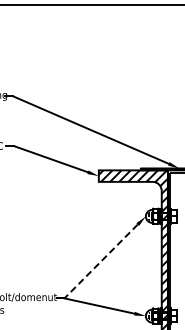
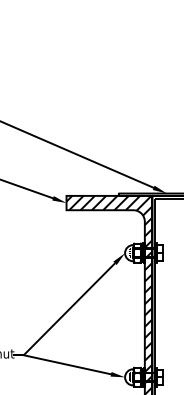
line: (100, 261) -> (68, 309), dashed -> solid

